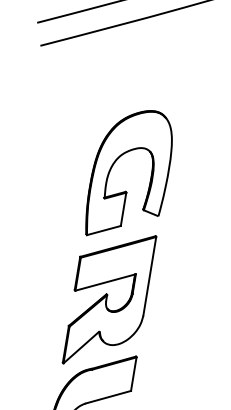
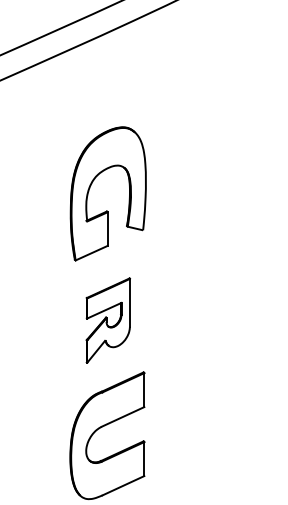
part: (109, 299) -> (108, 320), size x0.6

